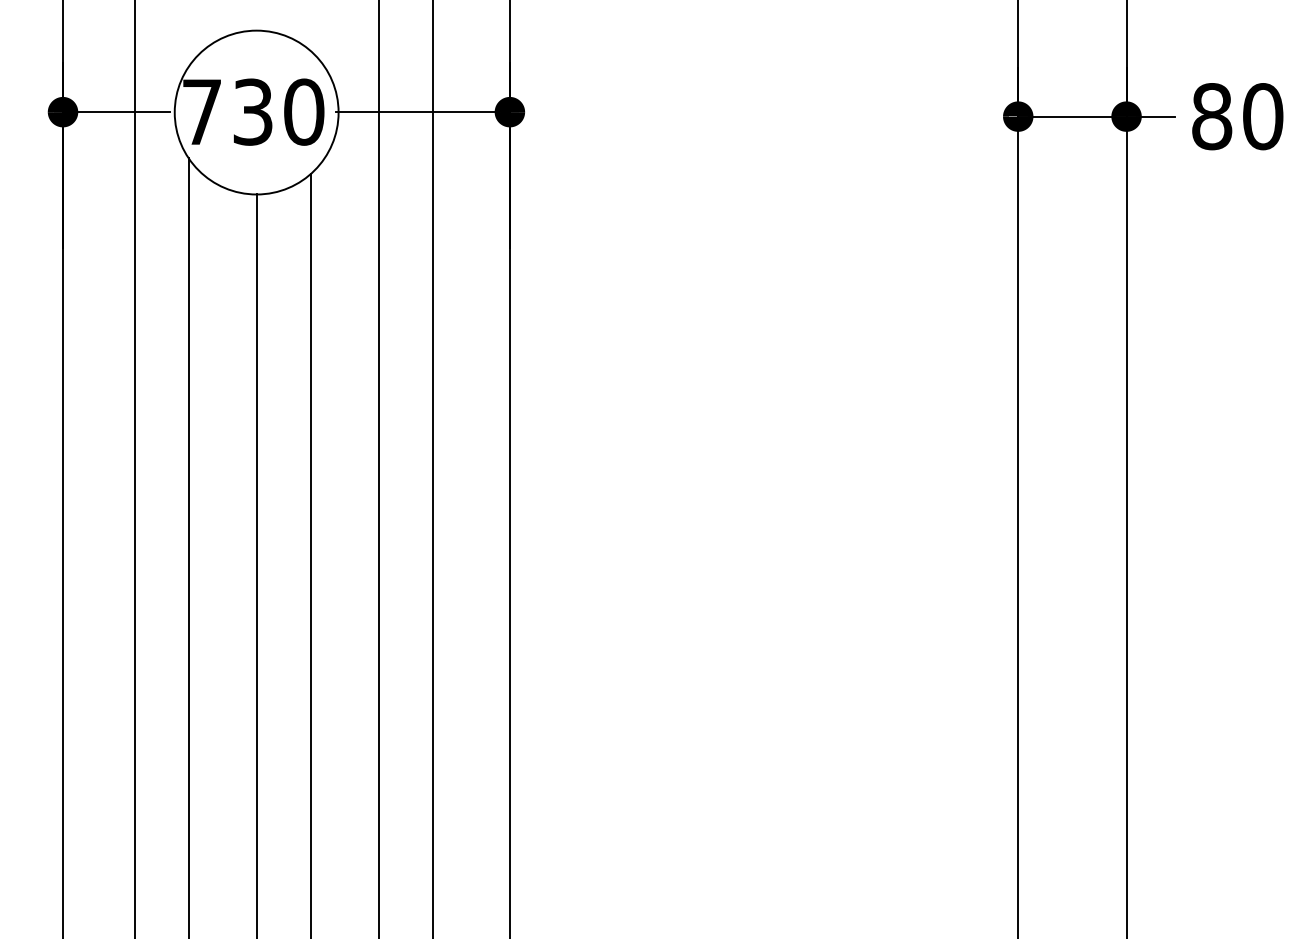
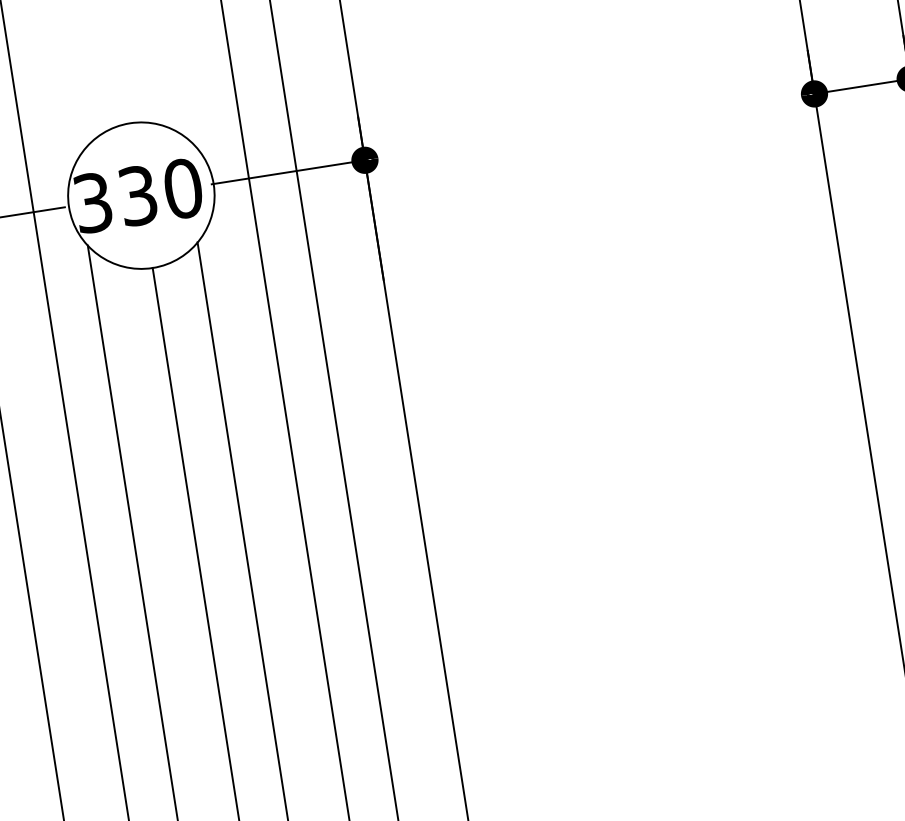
text: (201, 111) -> (92, 202), 730 -> 330

